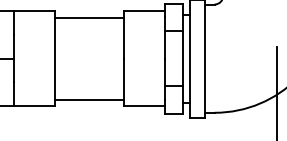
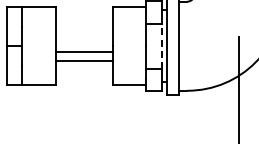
line: (88, 17) -> (83, 51), moved
line: (183, 59) -> (161, 46), solid -> dashed
line: (88, 99) -> (83, 60), moved

